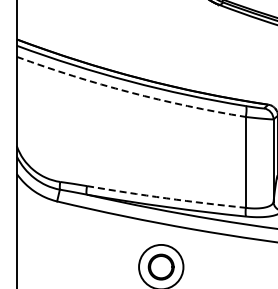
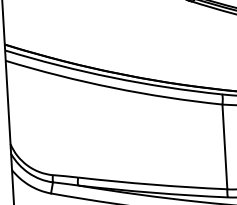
arc: (129, 92) -> (112, 87), dashed -> solid
arc: (166, 198) -> (152, 184), dashed -> solid

